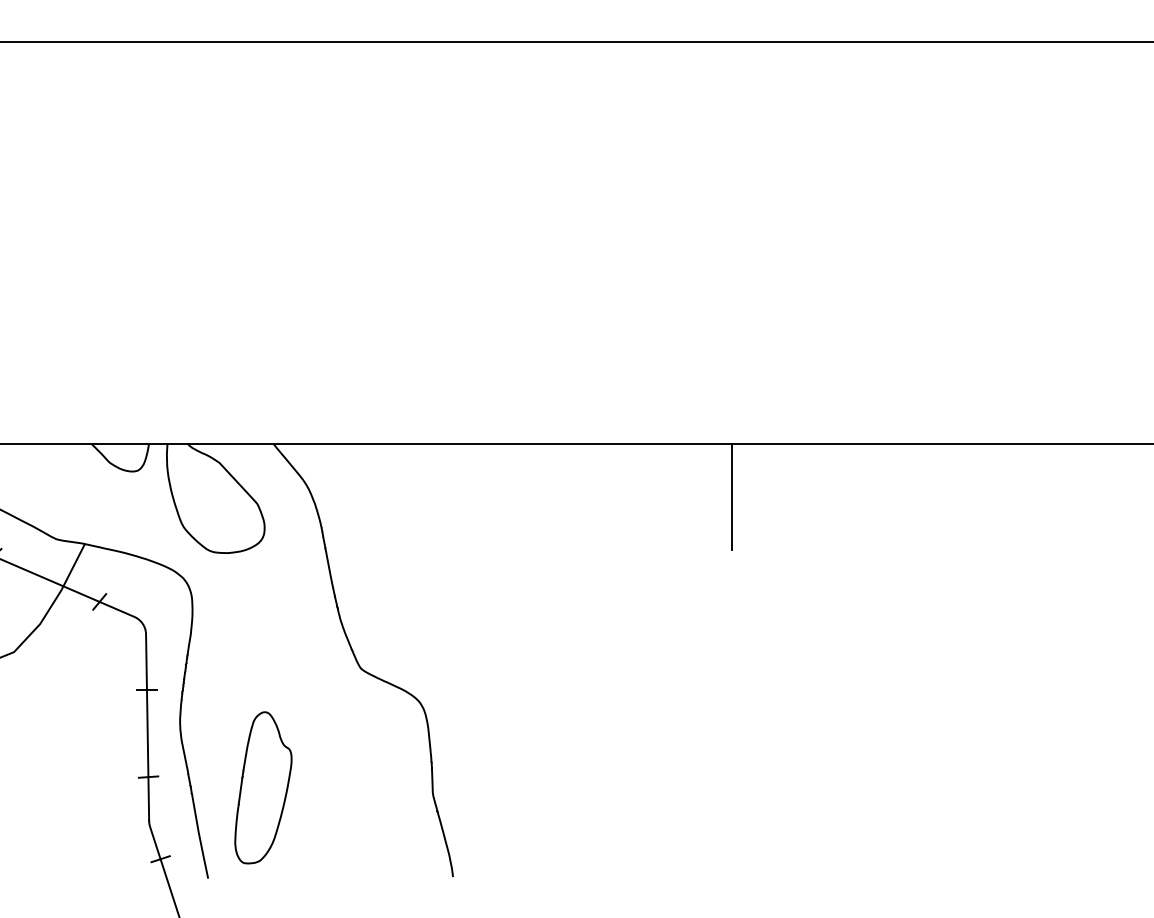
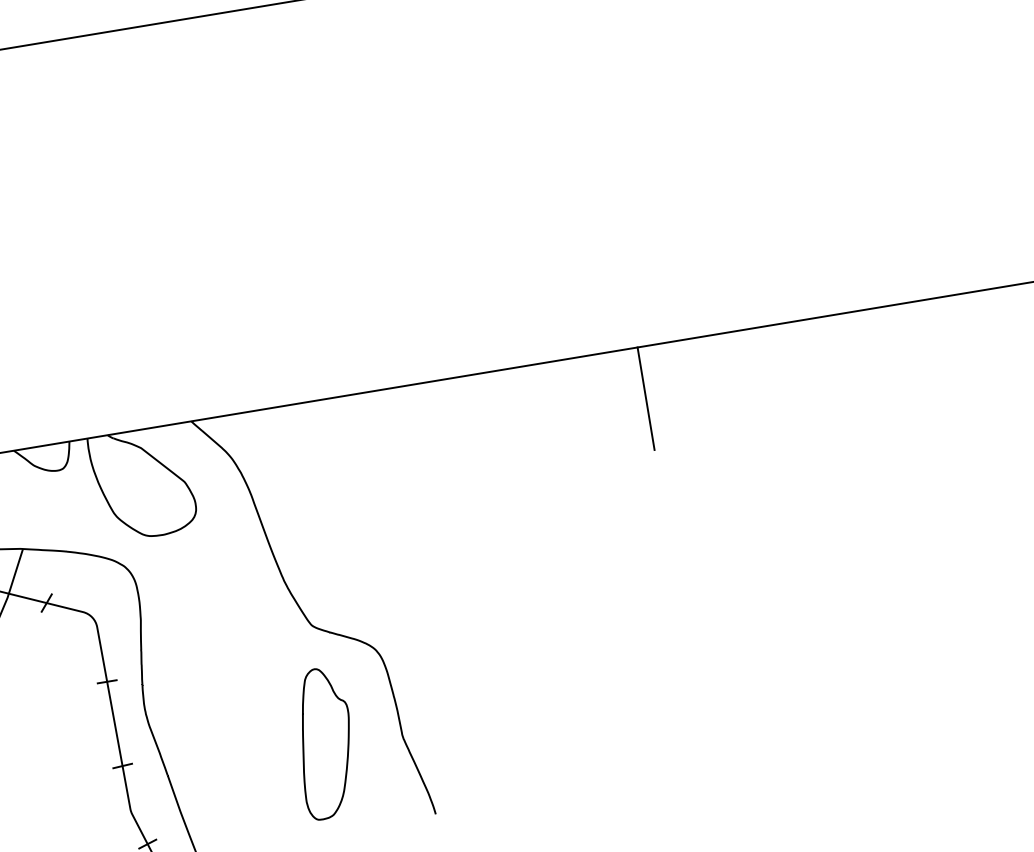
part: (263, 787) -> (325, 742), moved

